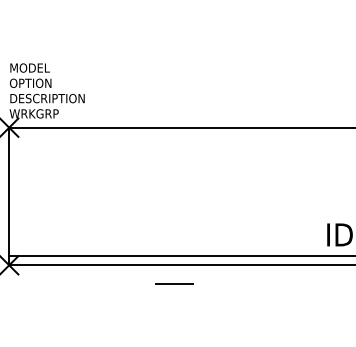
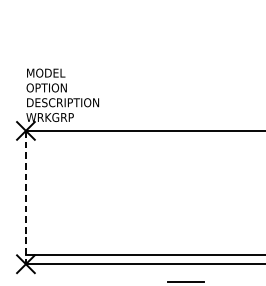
line: (9, 196) -> (26, 197), solid -> dashed

